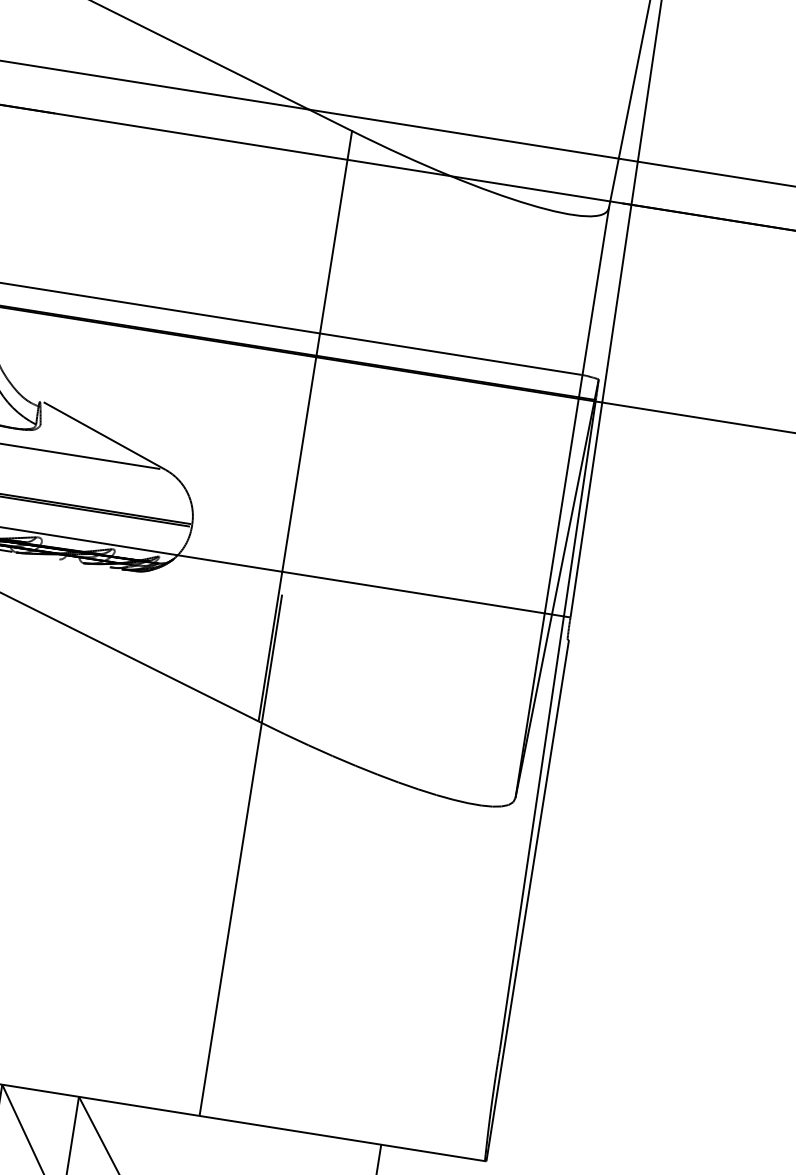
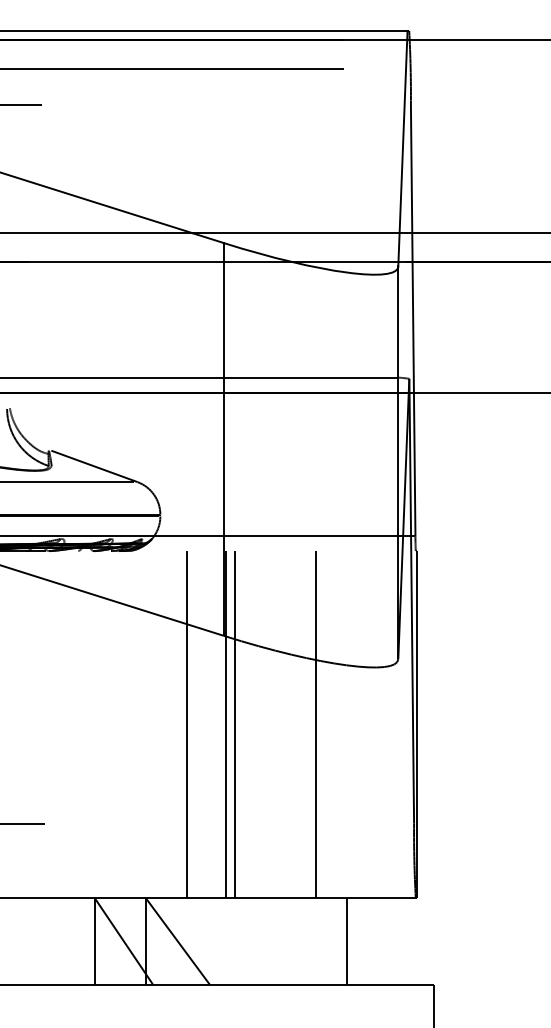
line: (181, 845) -> (186, 724), added
line: (253, 857) -> (234, 724), added
line: (376, 876) -> (316, 724), added

